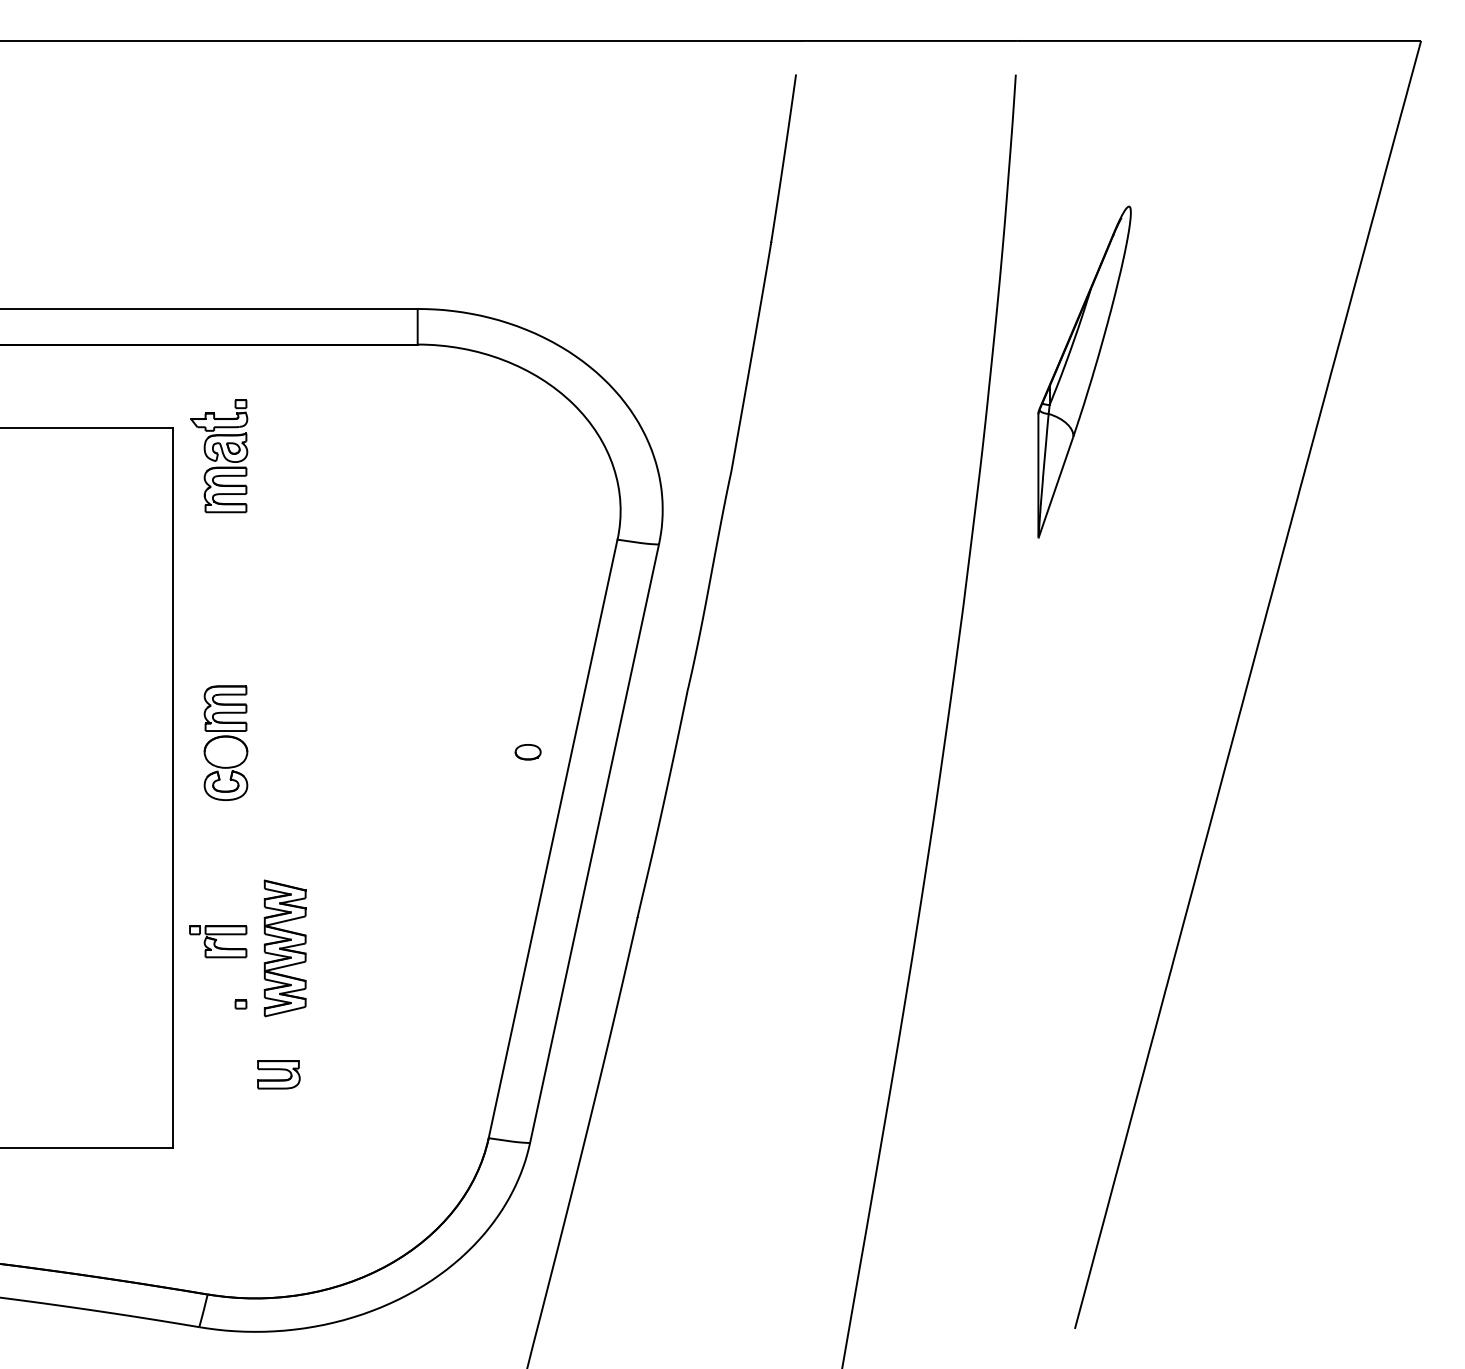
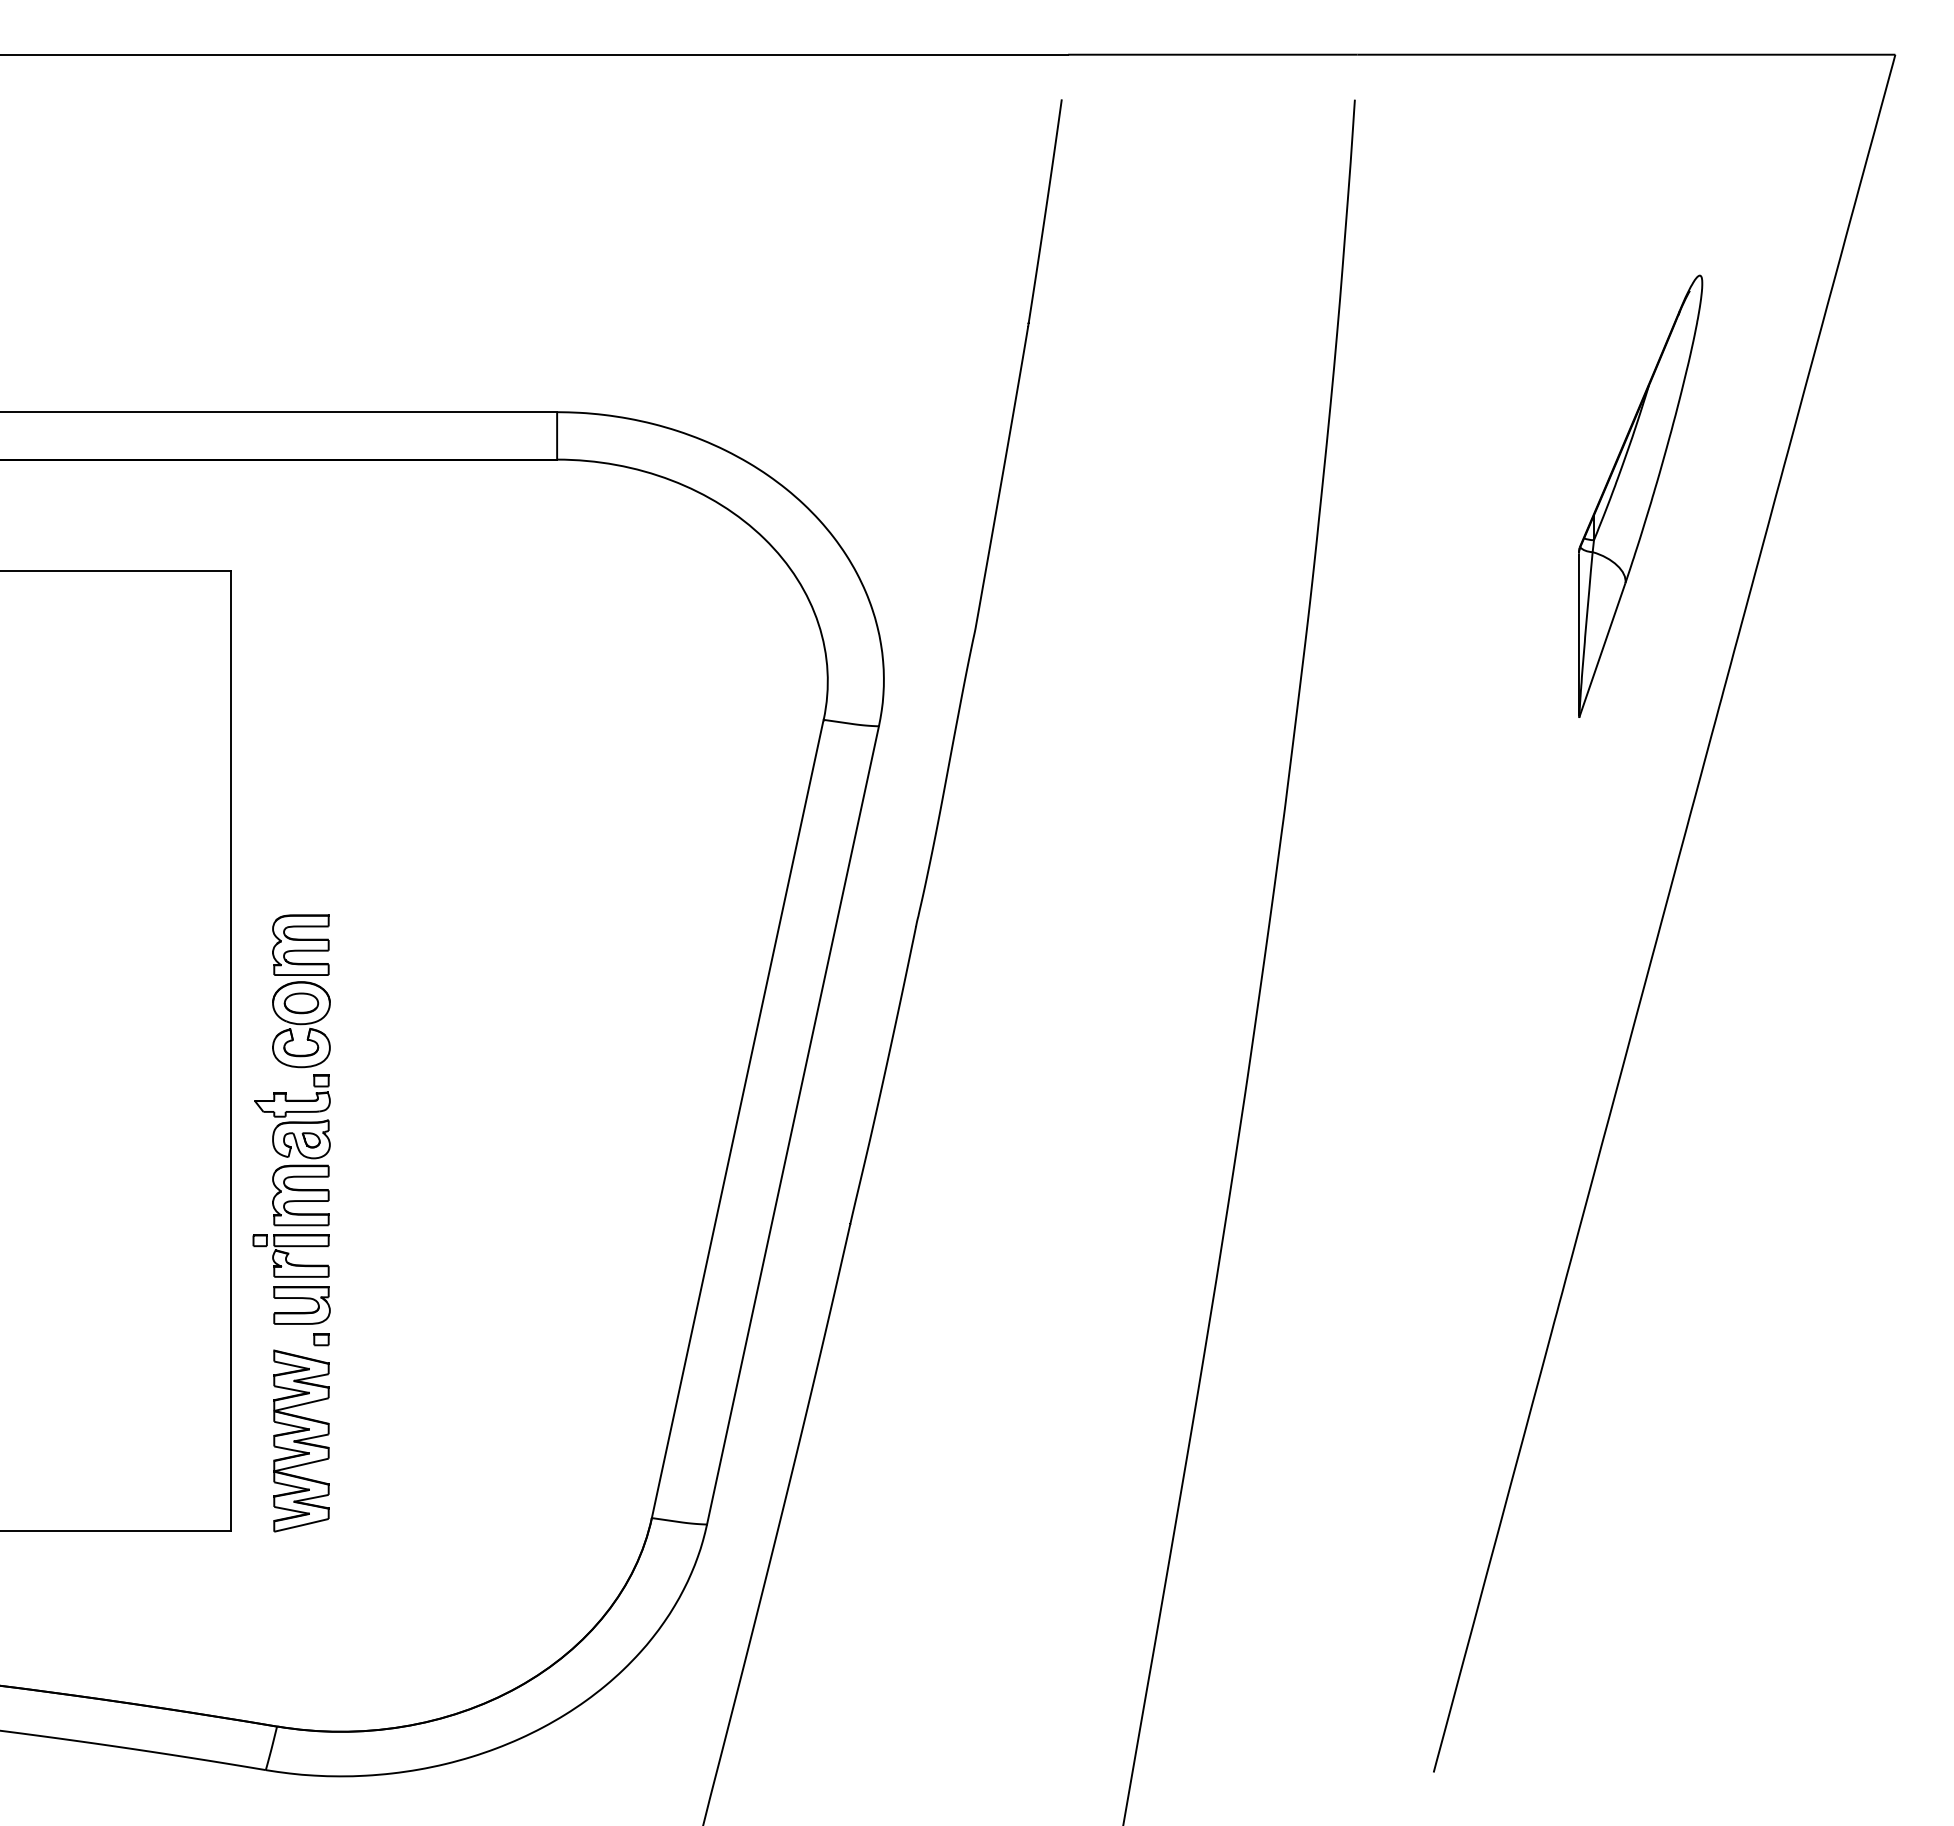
part: (1084, 371) -> (1640, 495), moved
part: (219, 456) -> (292, 1150), moved
part: (528, 752) -> (301, 1003), moved
part: (285, 948) -> (301, 1440), moved
part: (280, 1070) -> (304, 1299), moved

